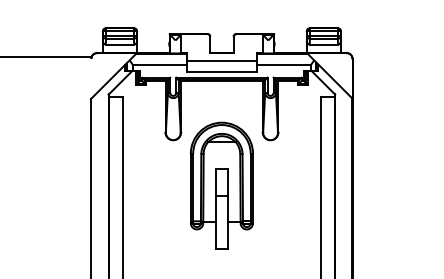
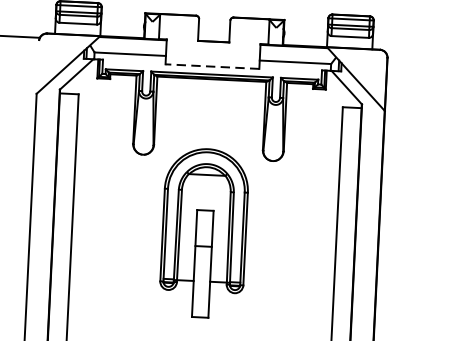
line: (221, 61) -> (212, 52), removed
line: (221, 71) -> (211, 66), solid -> dashed
part: (221, 185) -> (203, 232), moved

